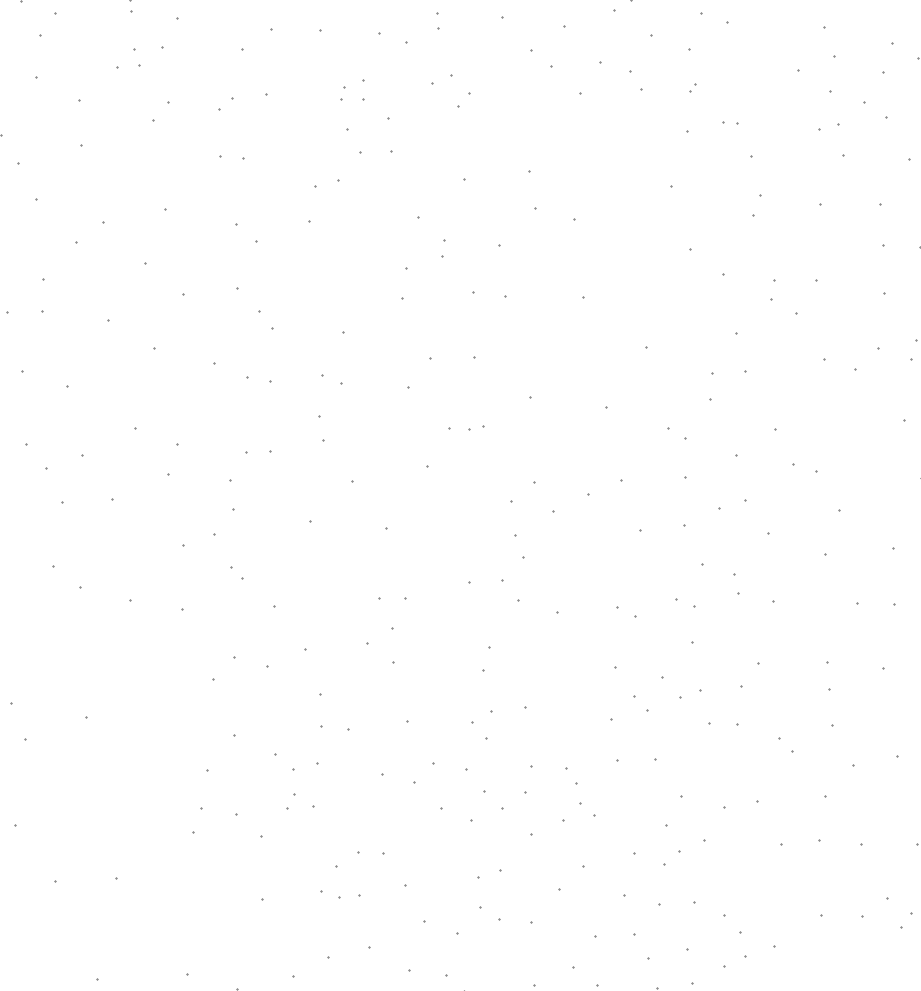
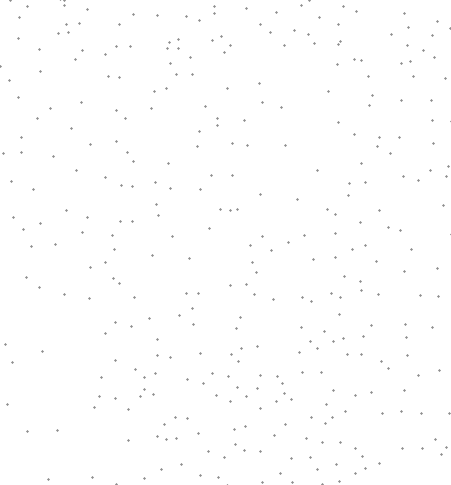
part: (225, 103) -> (110, 50), size x1.6
part: (331, 379) -> (162, 185), size x1.6

